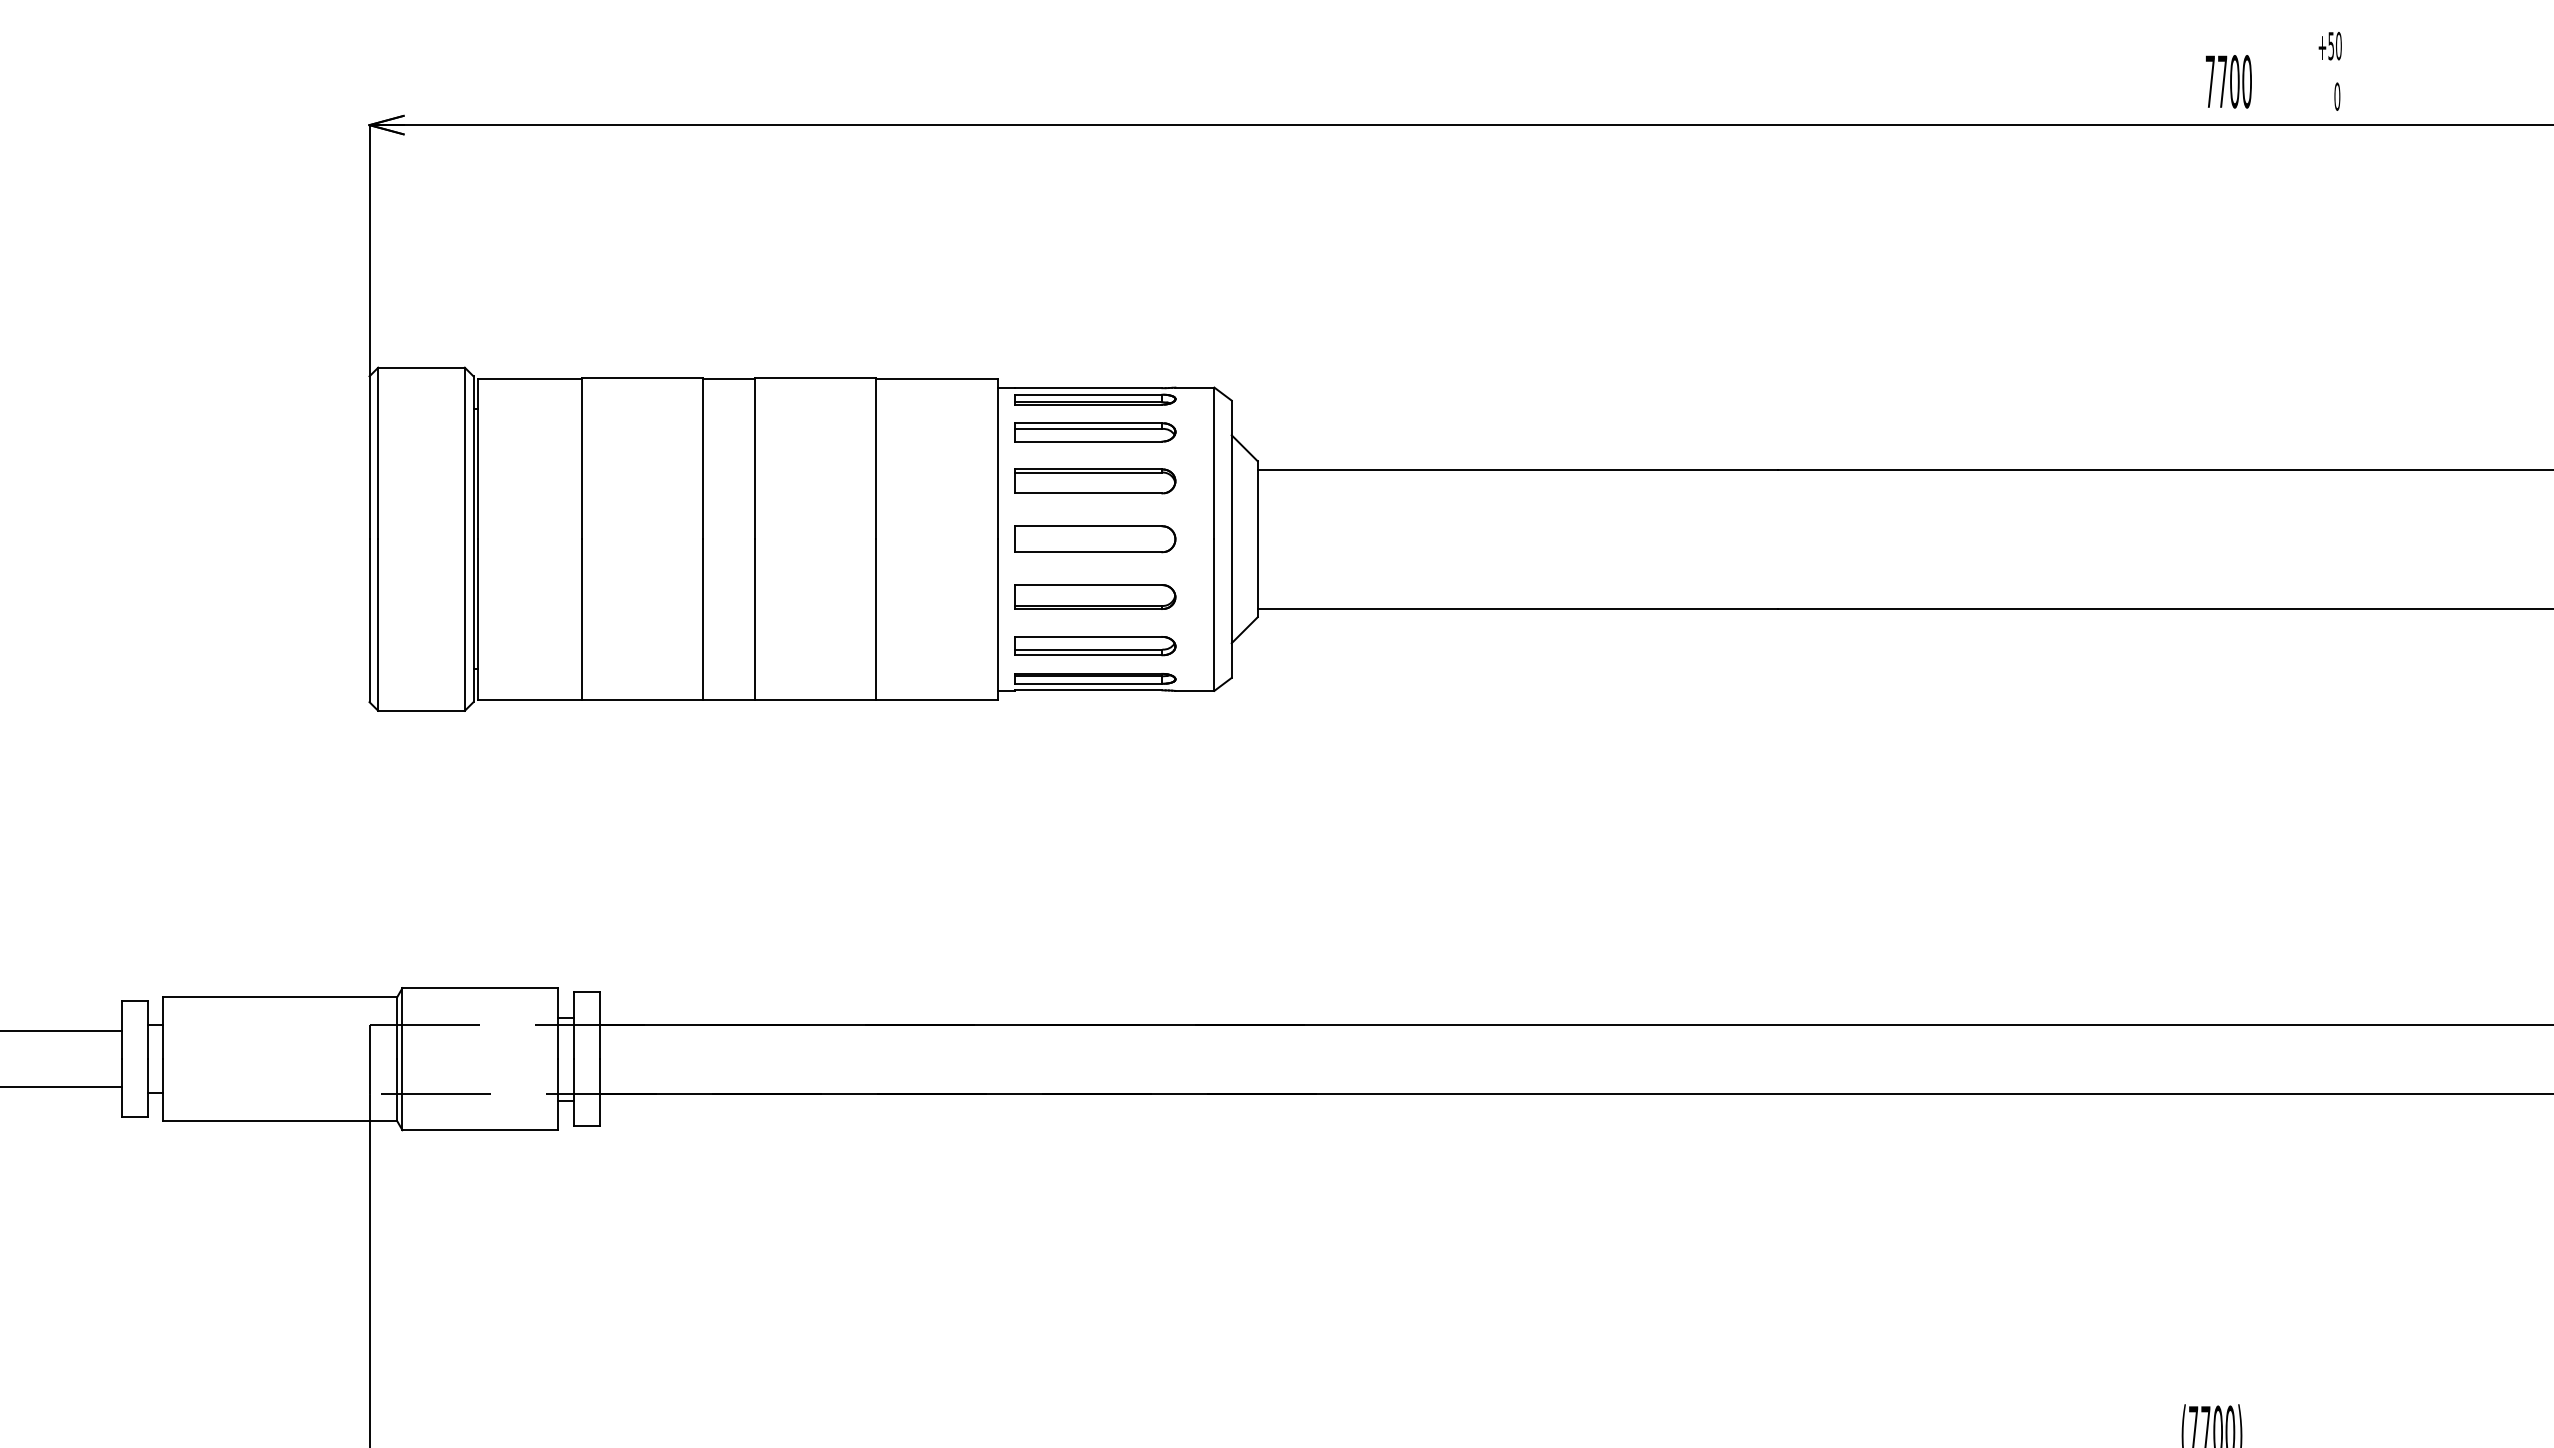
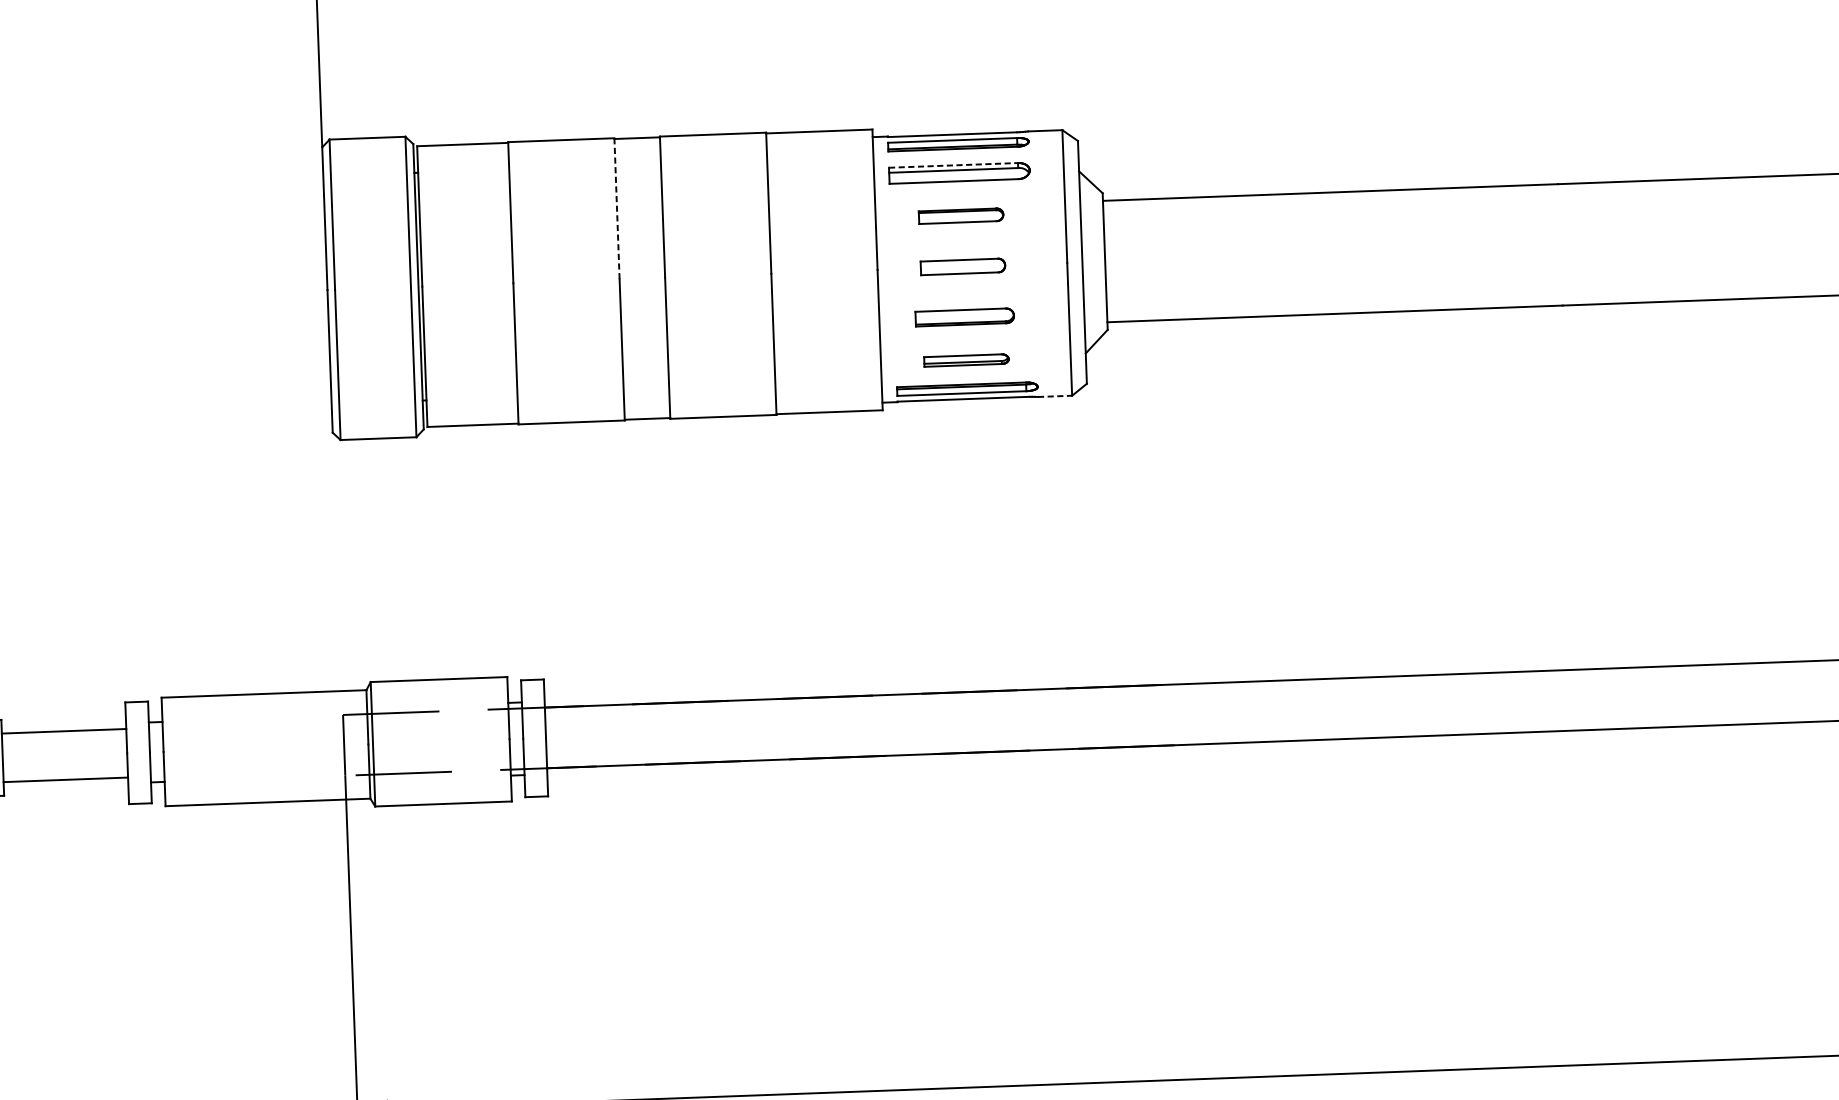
line: (1088, 423) -> (953, 165), solid -> dashed
line: (703, 458) -> (617, 208), solid -> dashed
part: (1095, 481) -> (961, 216), size x0.6
part: (1095, 539) -> (963, 266), size x0.6
part: (1095, 596) -> (964, 316), size x0.7
part: (1095, 646) -> (966, 360), size x0.6
line: (1195, 690) -> (1055, 395), solid -> dashed

